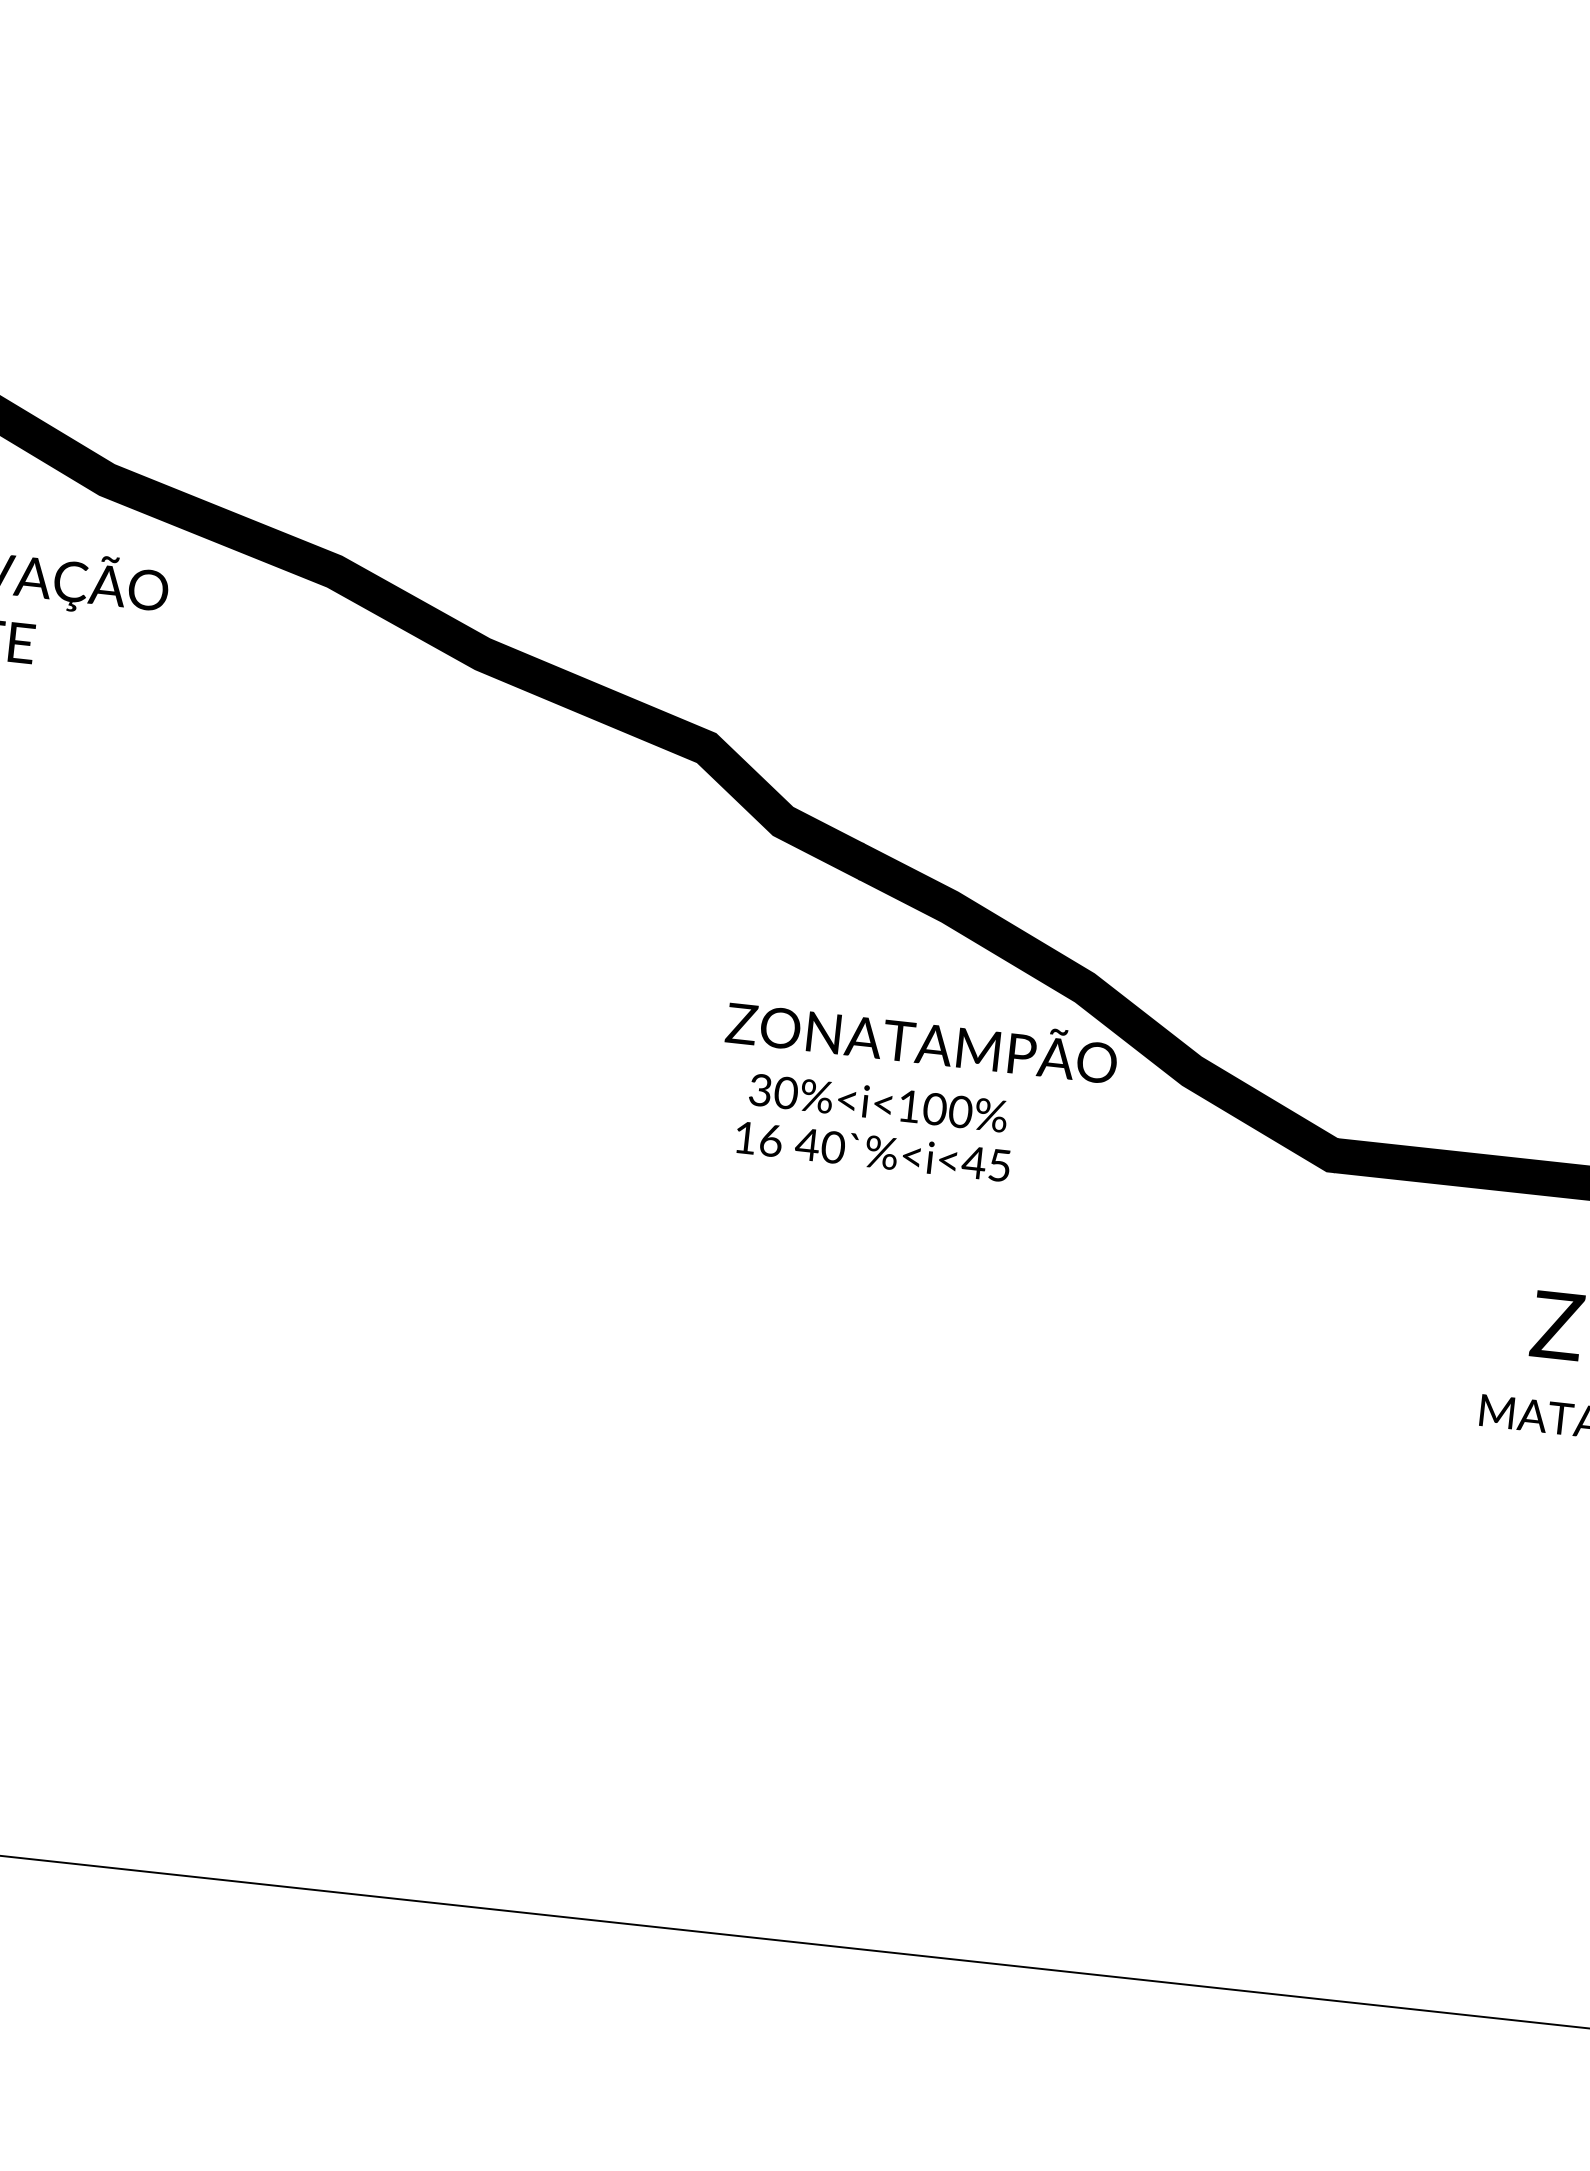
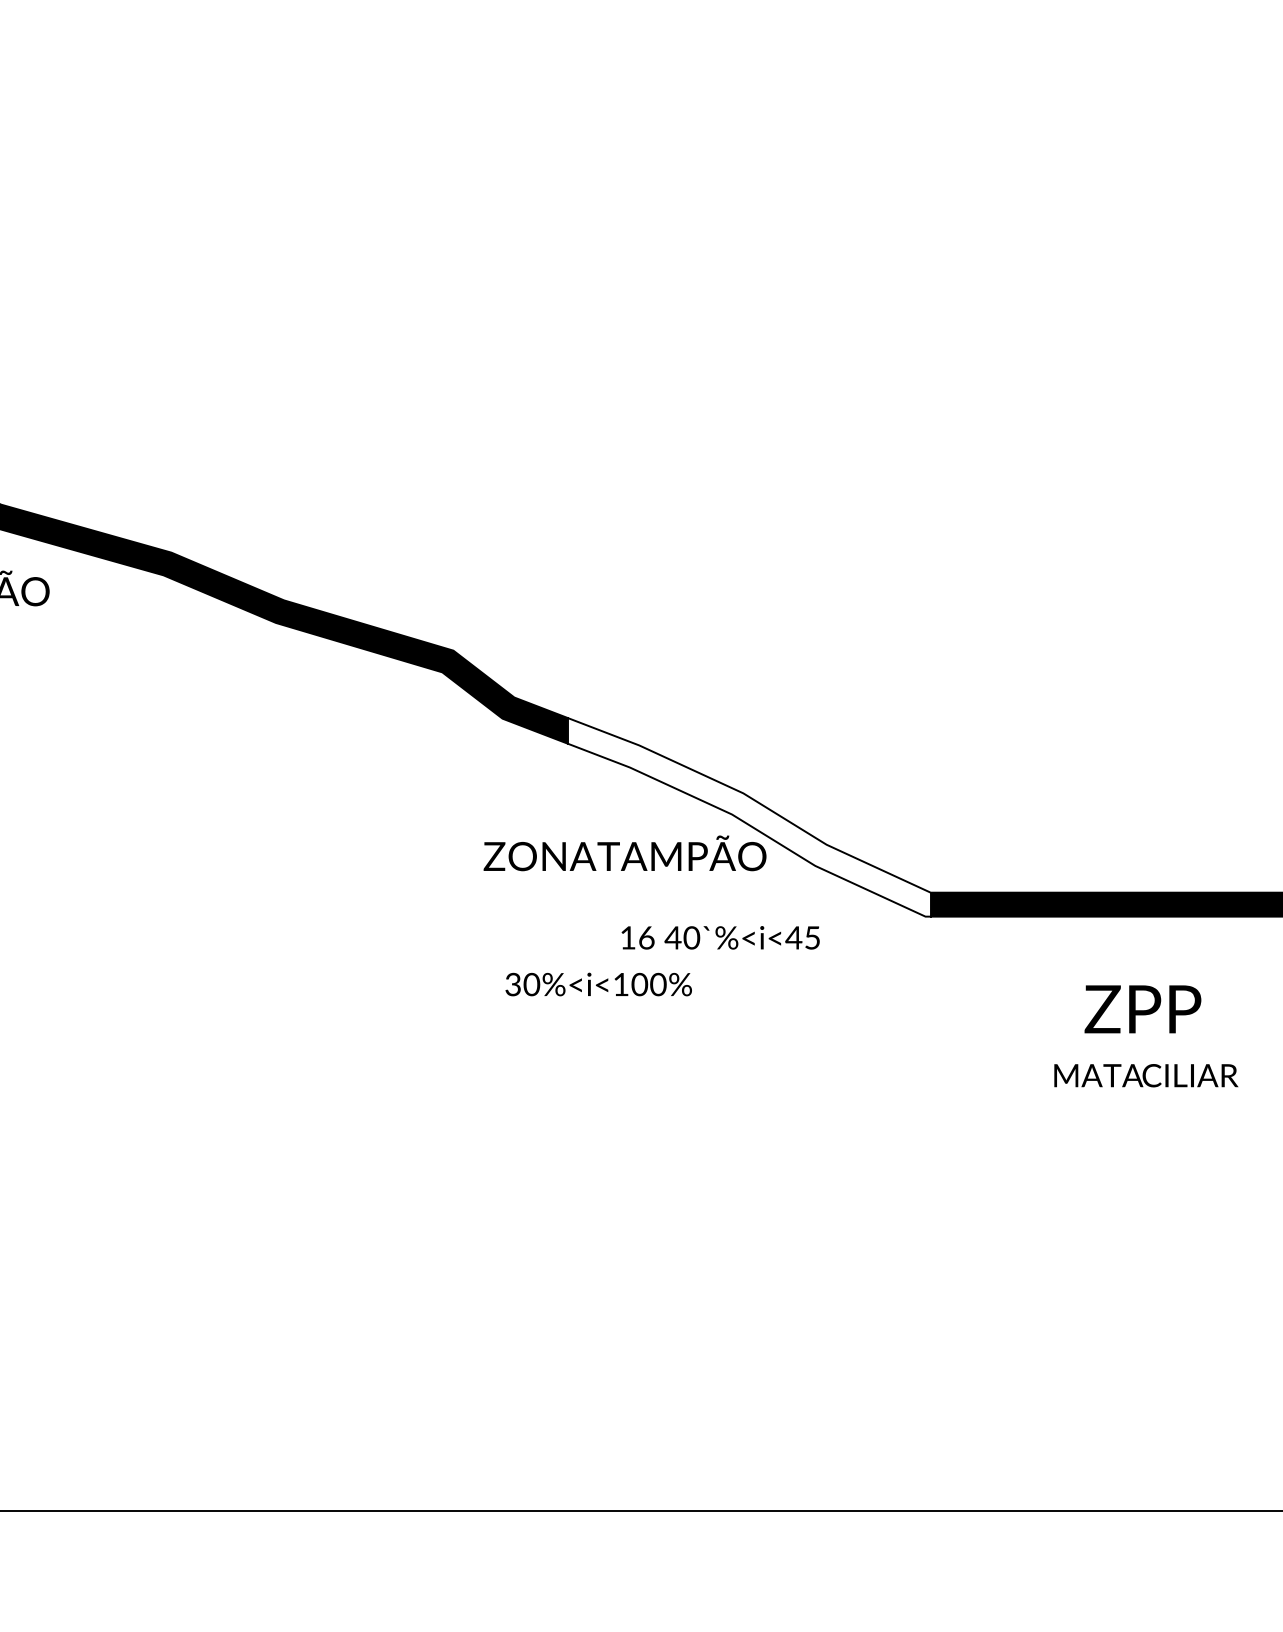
fill: (1097, 1006) -> (748, 816), removed
text: (878, 1102) -> (598, 984), moved
text: (872, 1151) -> (720, 937), moved

